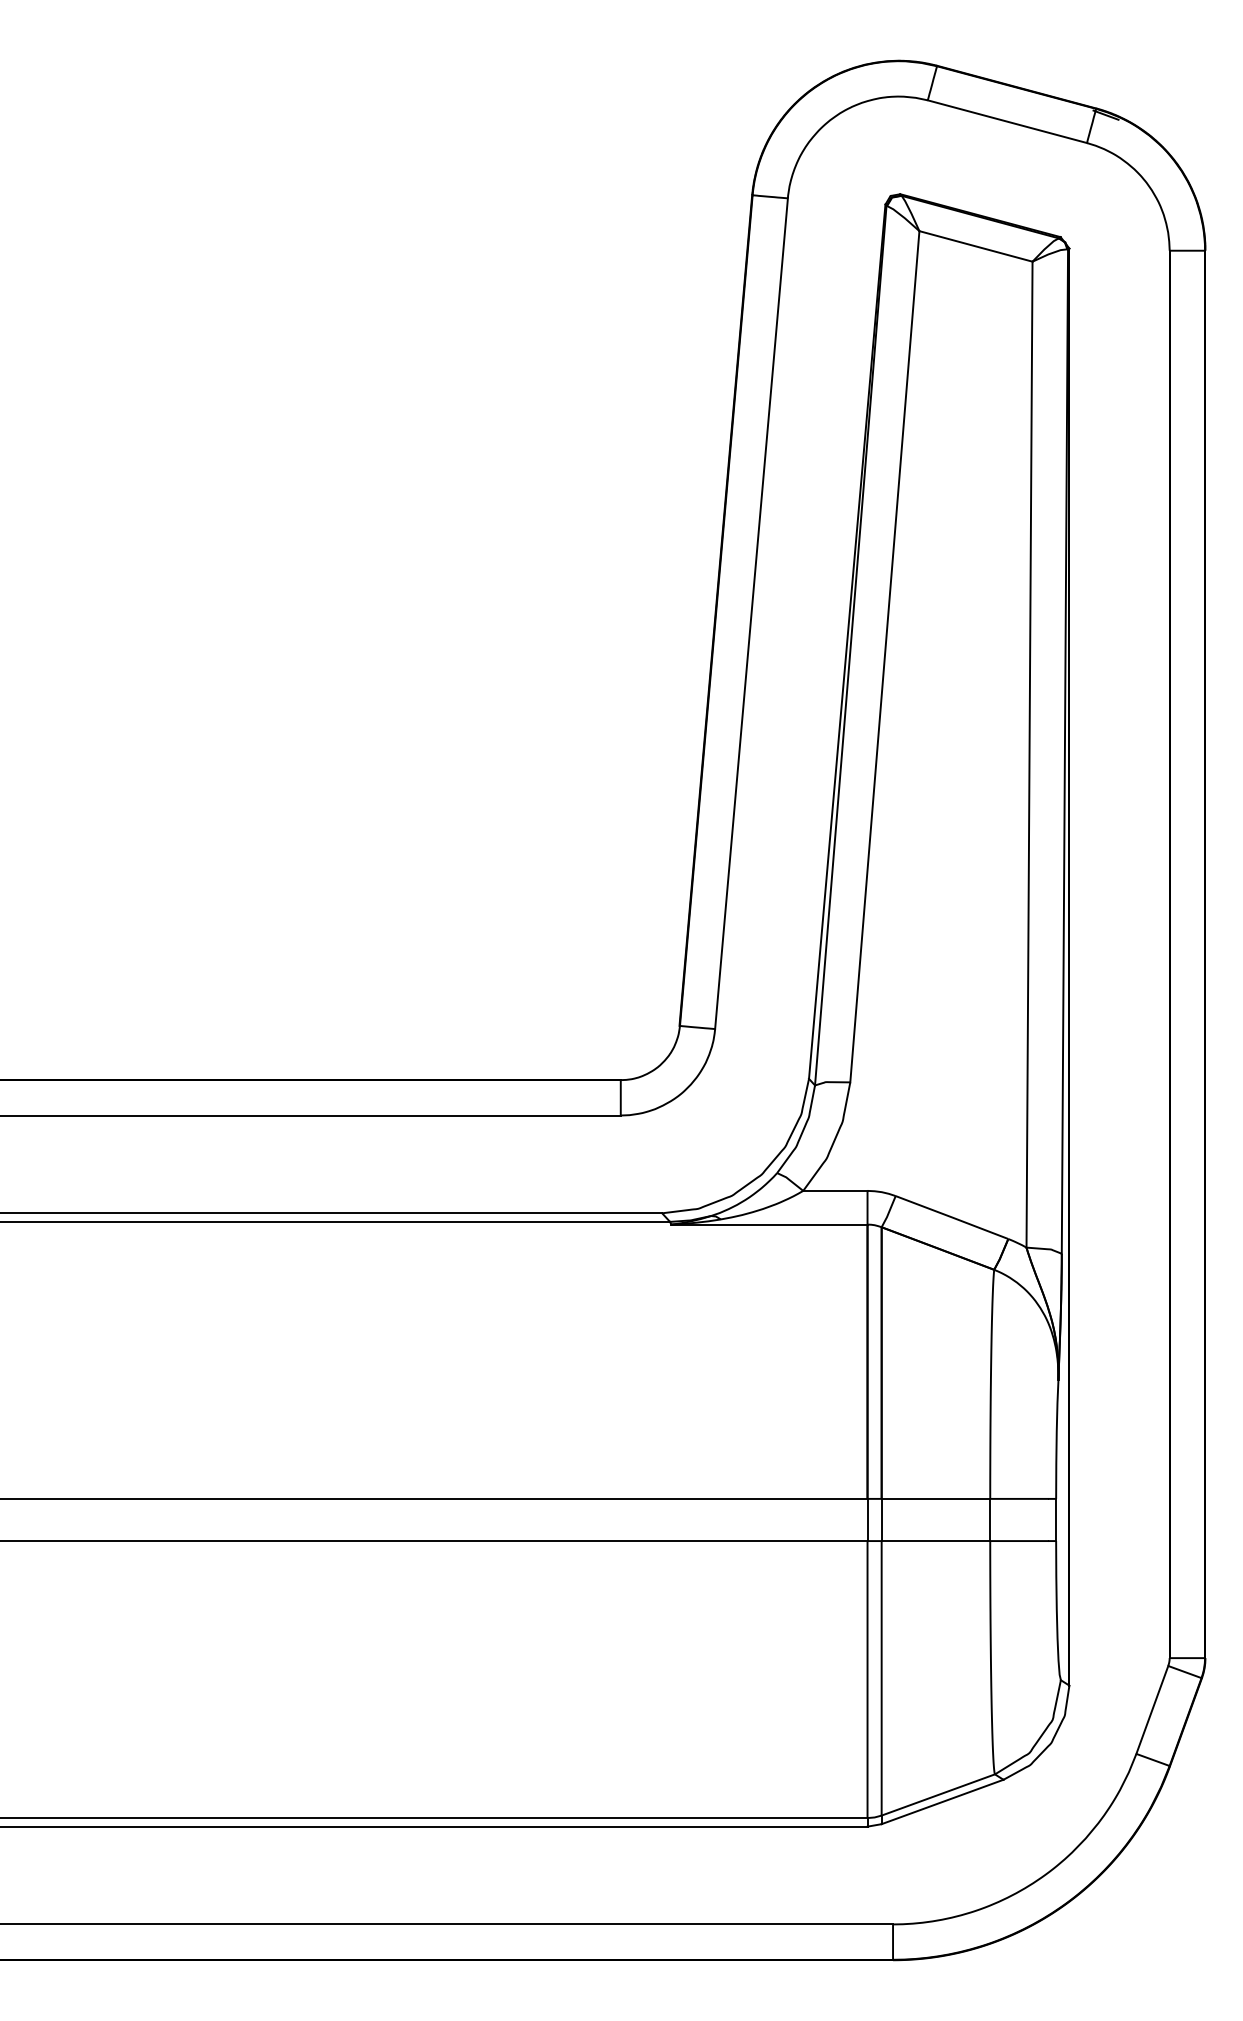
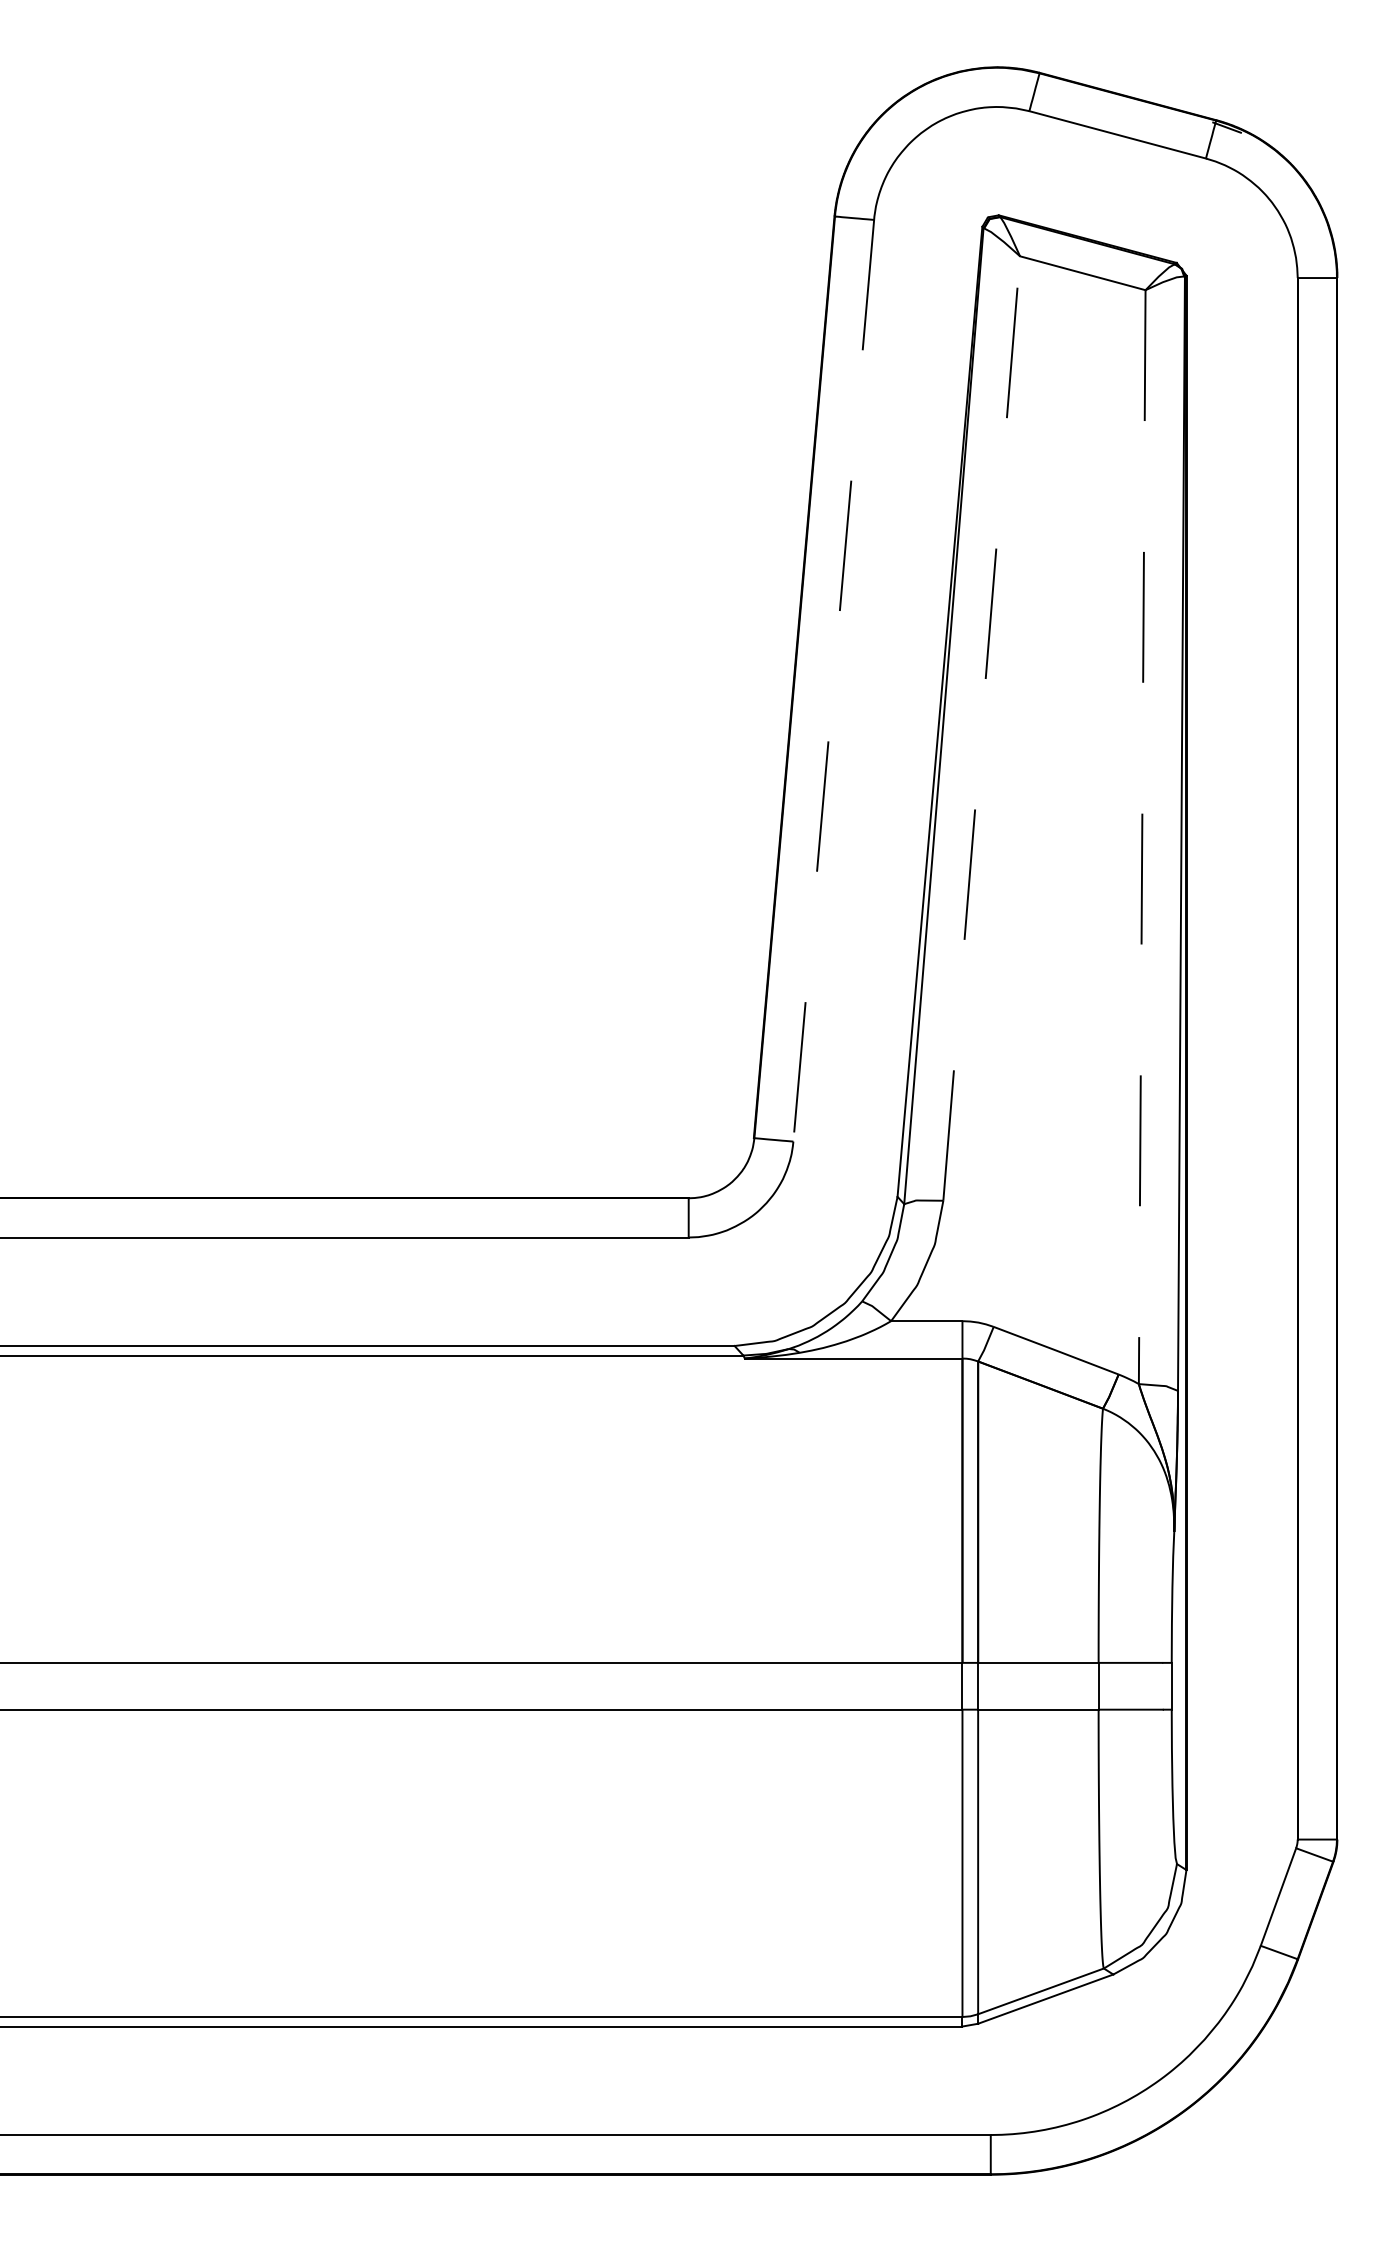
line: (751, 613) -> (833, 680), solid -> dashed
line: (884, 656) -> (981, 728), solid -> dashed
line: (1029, 754) -> (1142, 837), solid -> dashed

